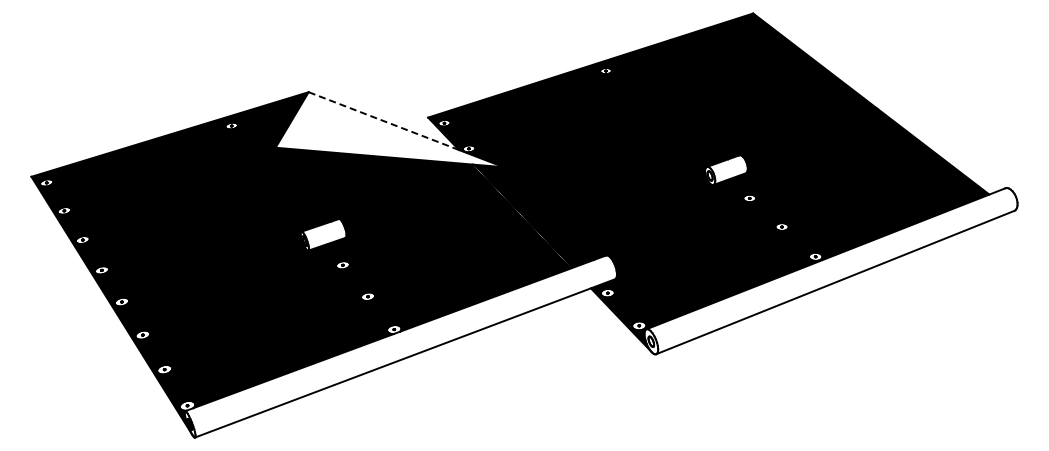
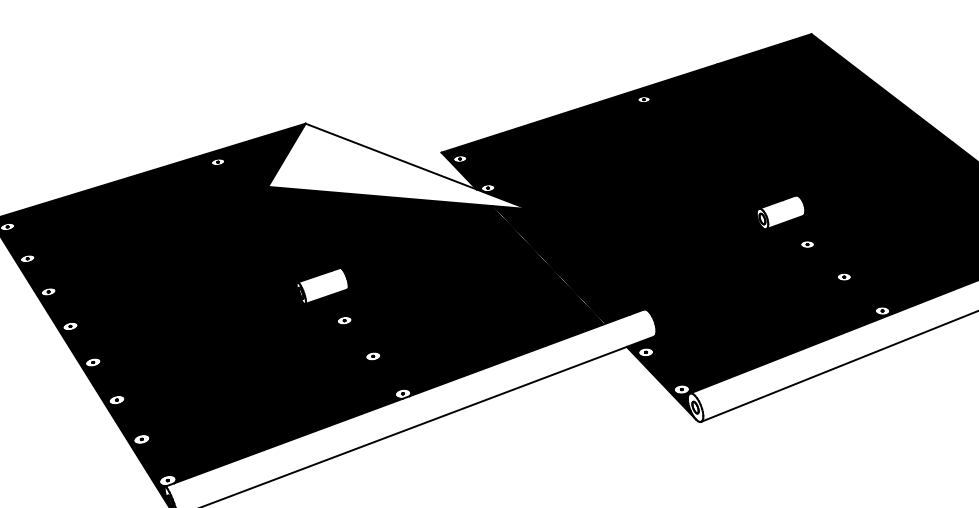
line: (383, 121) -> (390, 157), dashed -> solid

